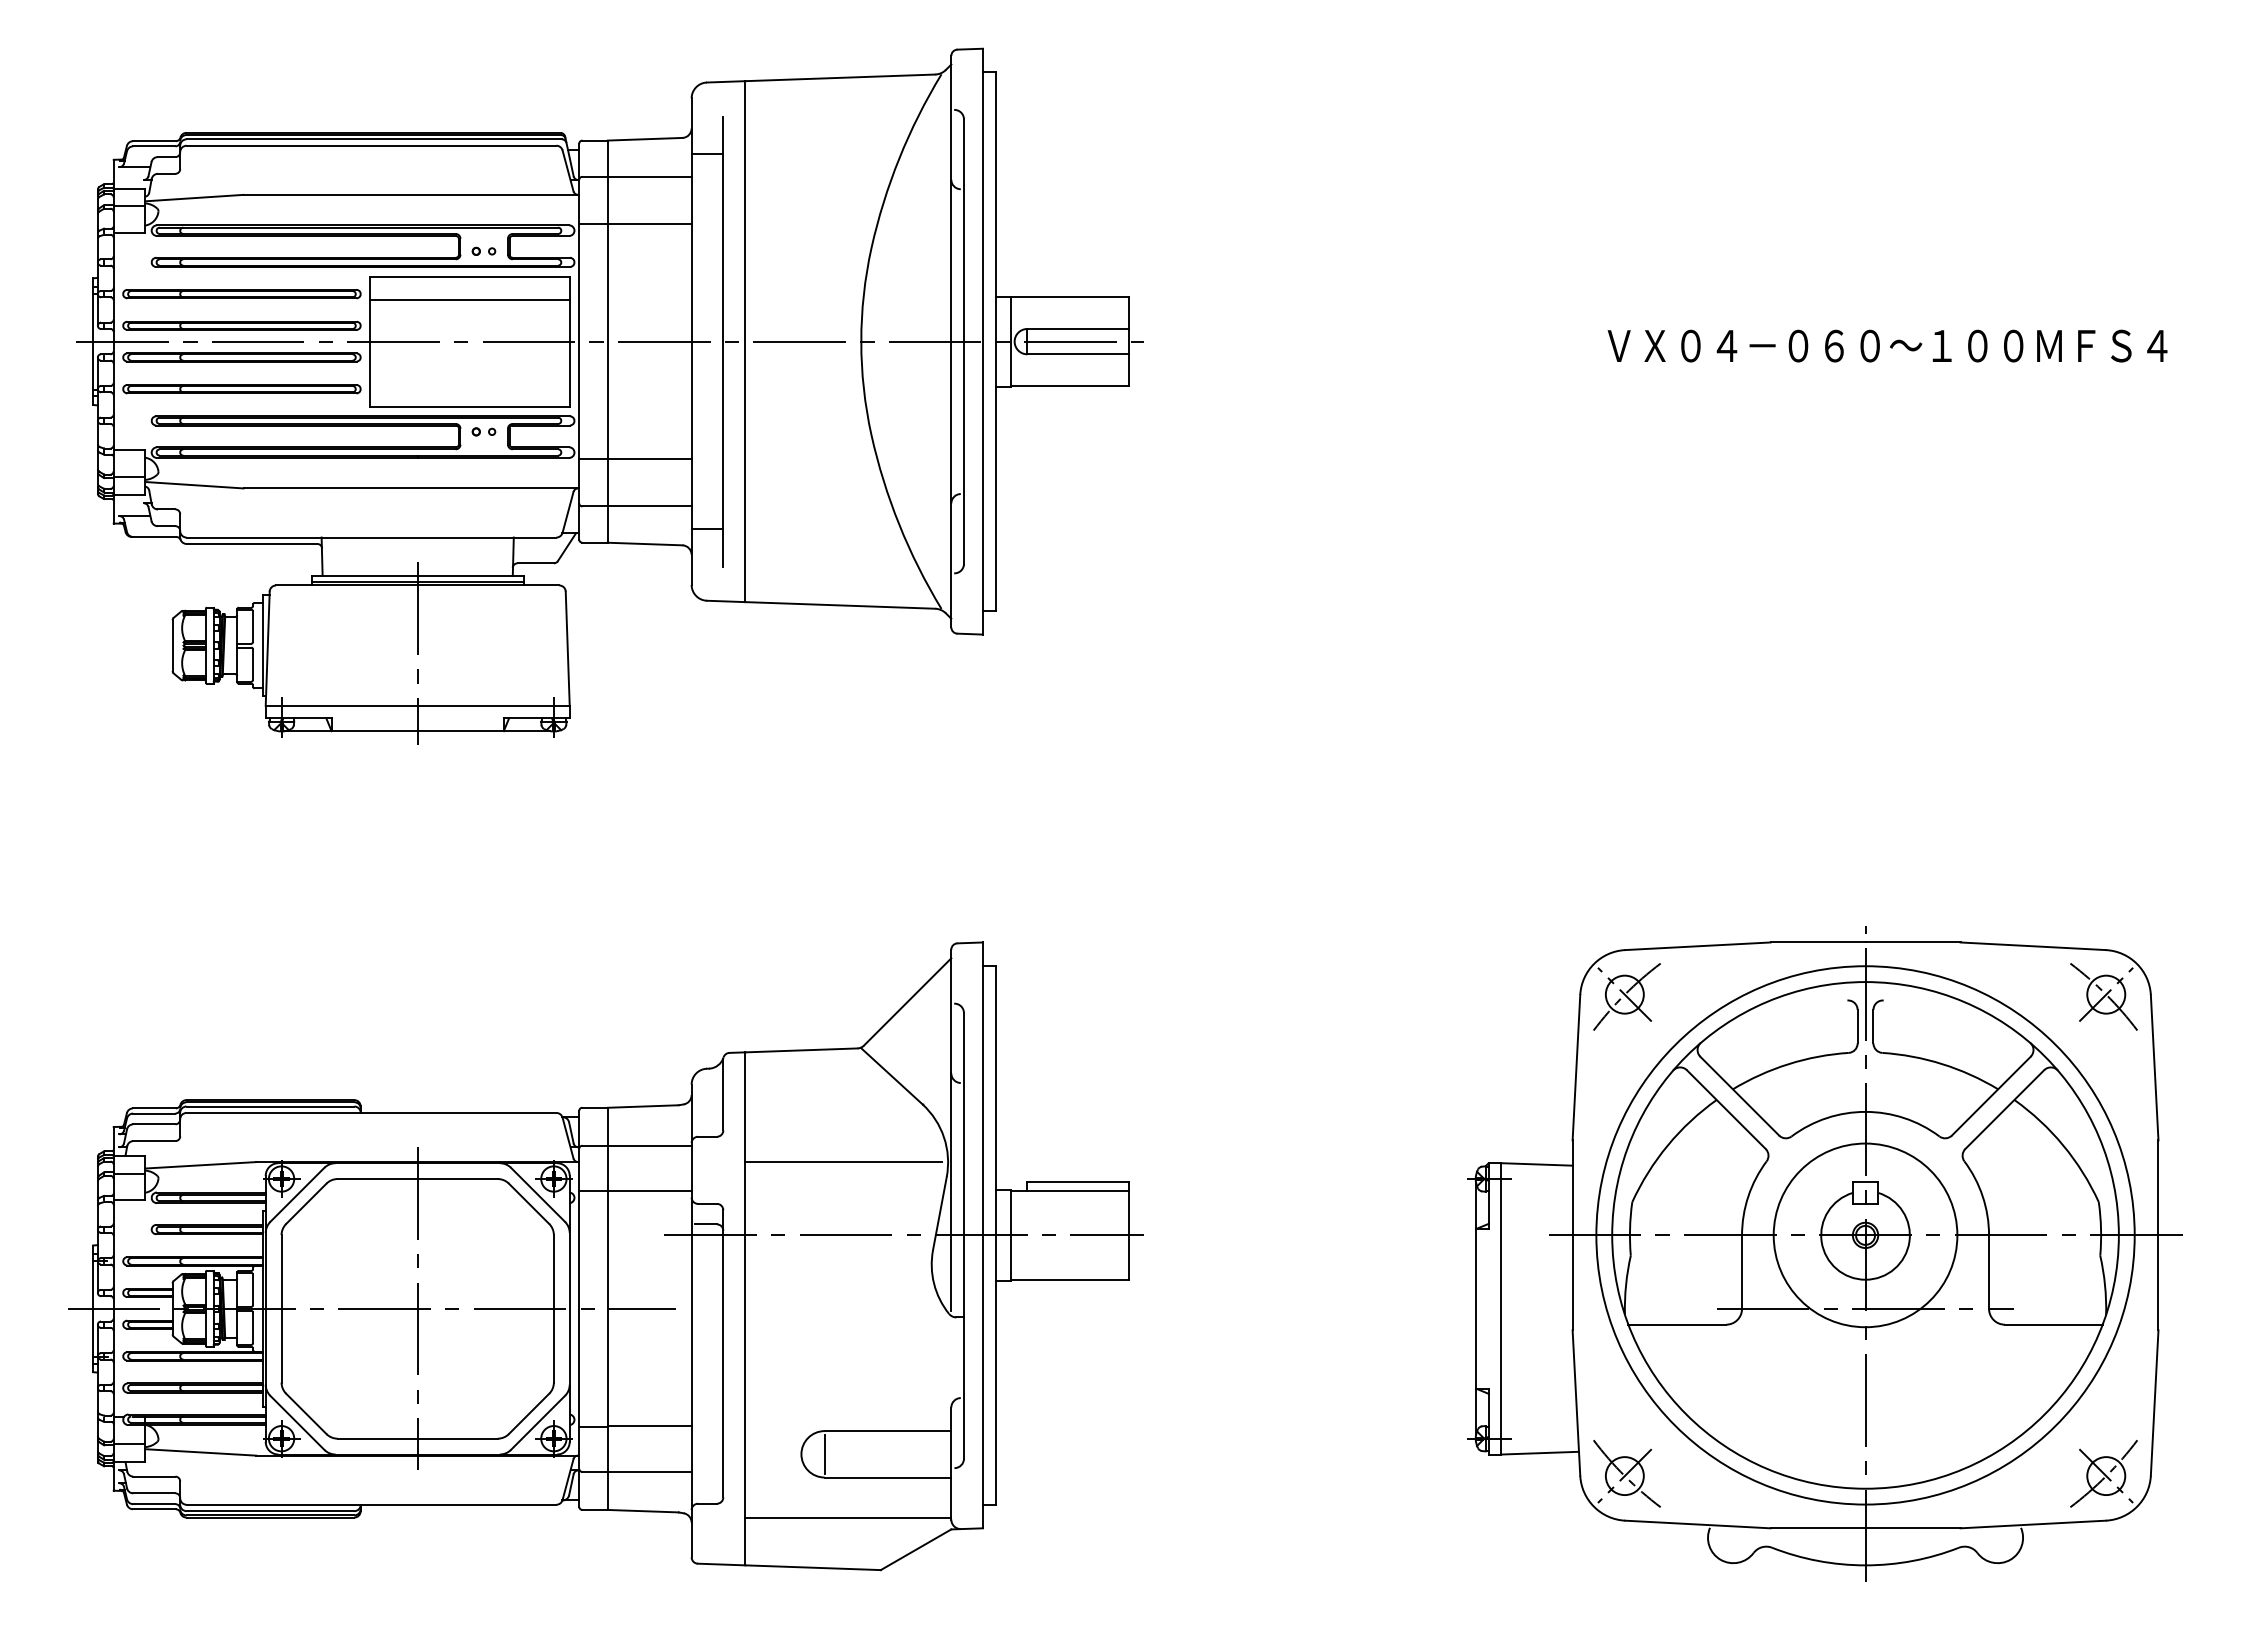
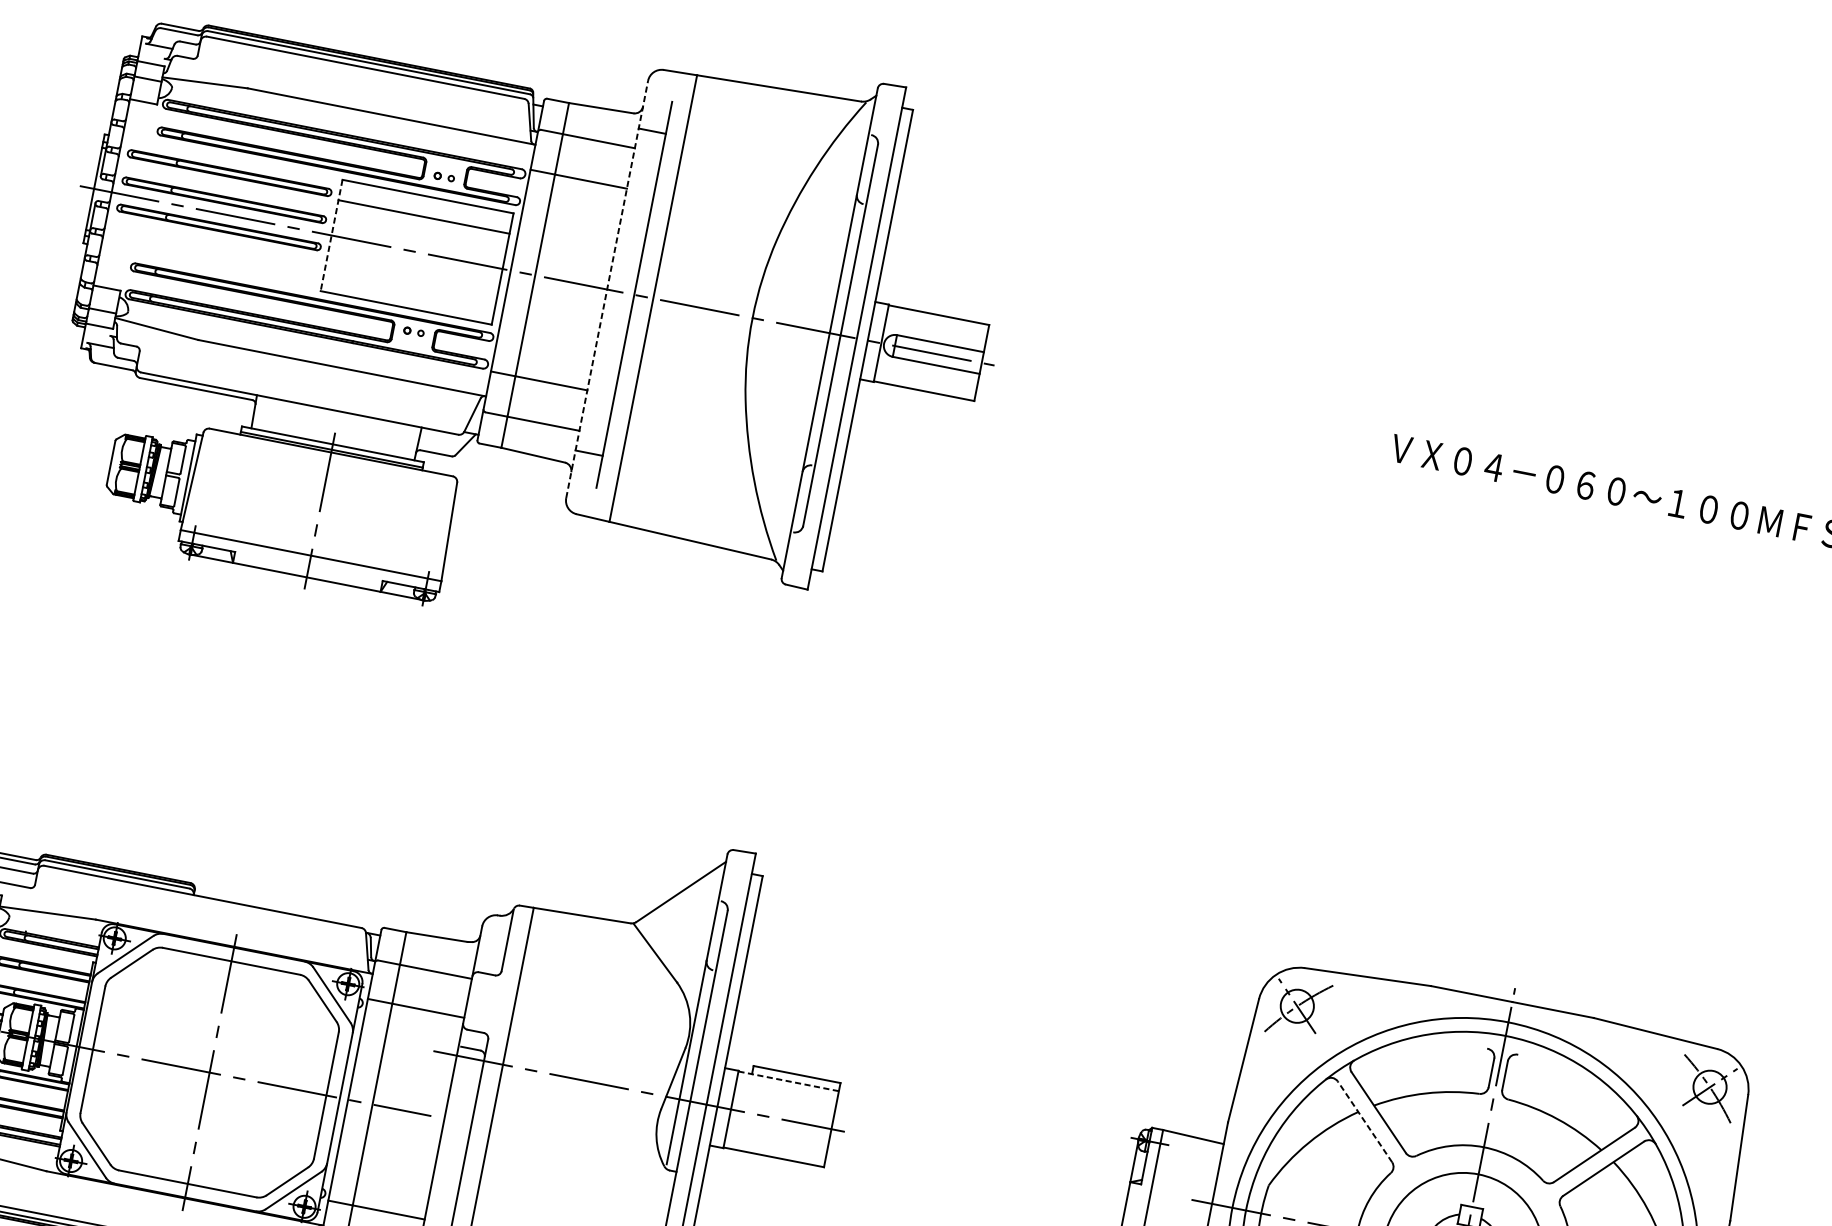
line: (370, 341) -> (331, 235), solid -> dashed
line: (691, 341) -> (607, 289), solid -> dashed
part: (241, 389) -> (213, 254), removed
line: (1726, 1109) -> (1365, 1121), solid -> dashed
line: (843, 1162) -> (599, 1018), removed
line: (1070, 1191) -> (789, 1081), solid -> dashed

